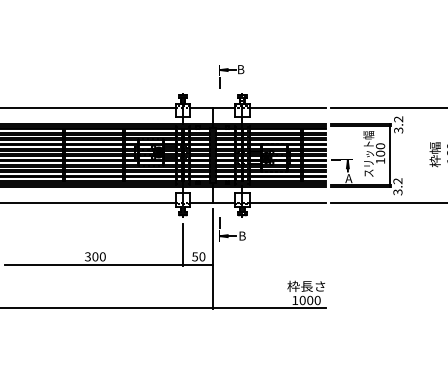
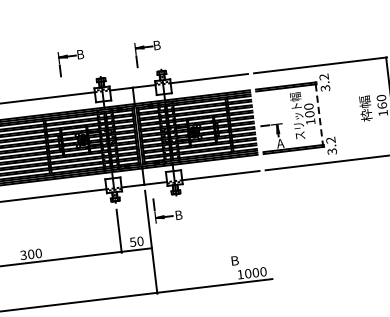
part: (156, 76) -> (71, 62), added
line: (389, 155) -> (319, 115), solid -> dashed
text: (306, 285) -> (250, 257), 枠長さ -> B

